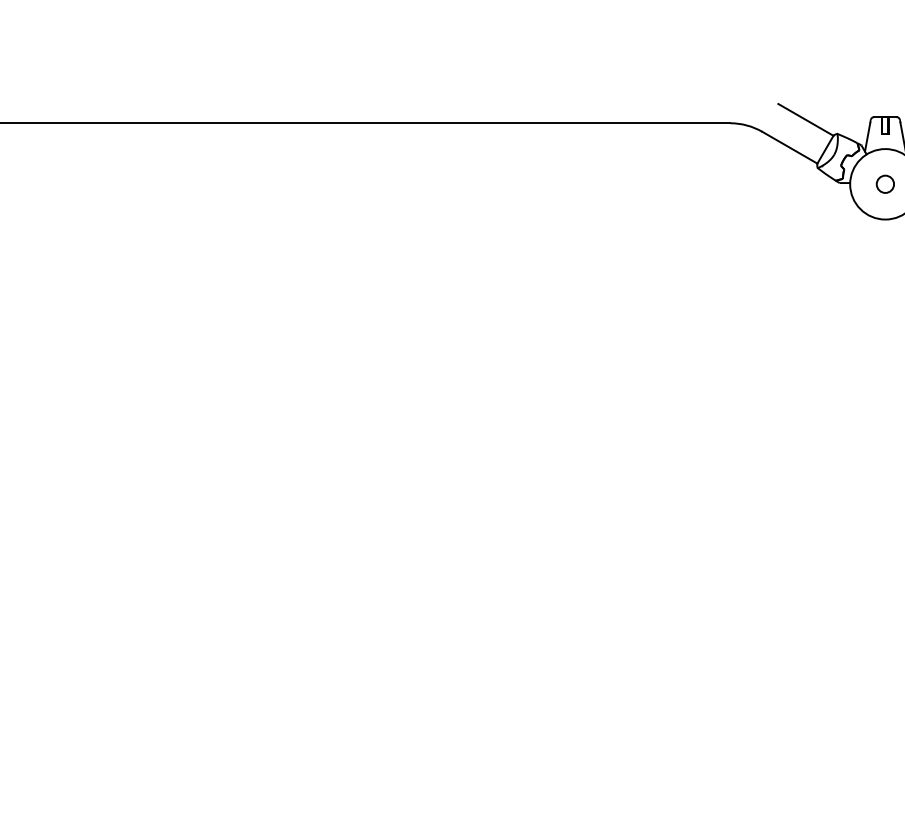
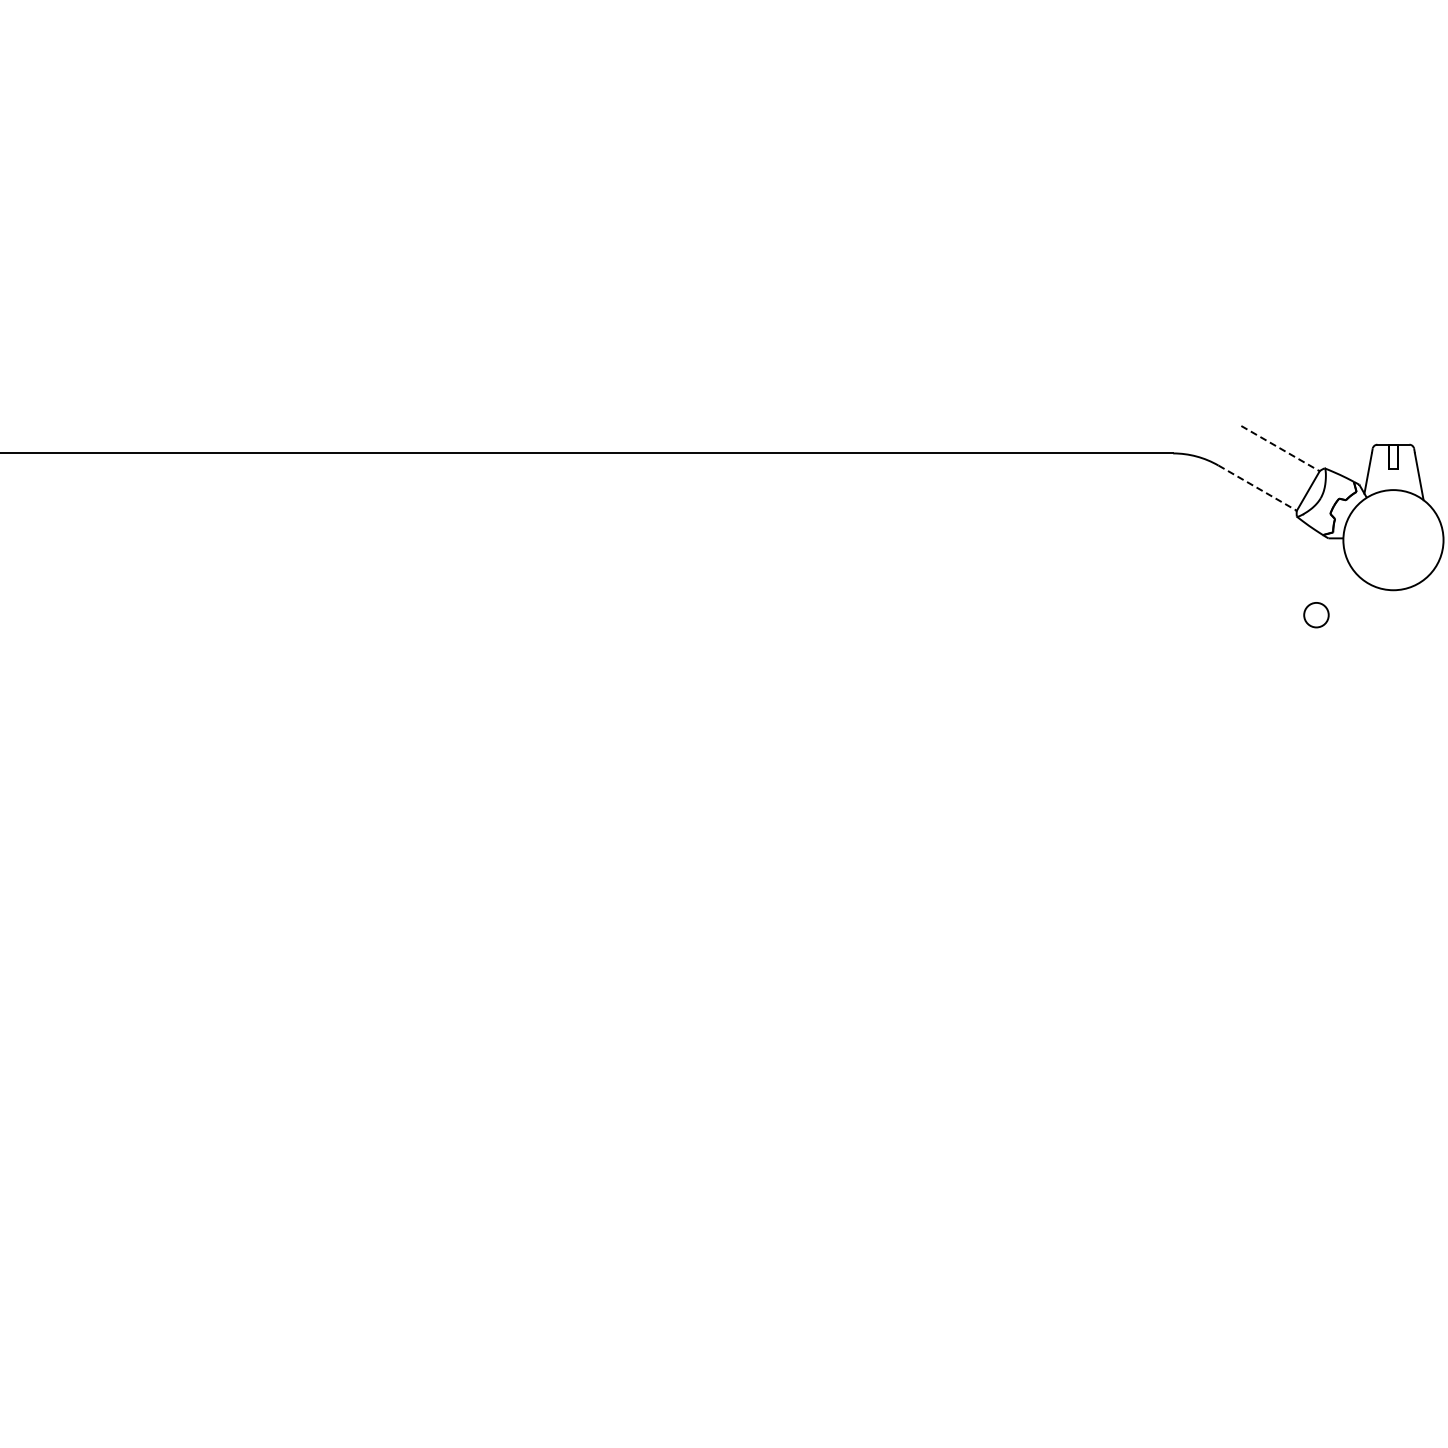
line: (805, 119) -> (1280, 448), solid -> dashed
line: (790, 147) -> (1258, 488), solid -> dashed
circle: (885, 184) -> (1316, 615), moved

